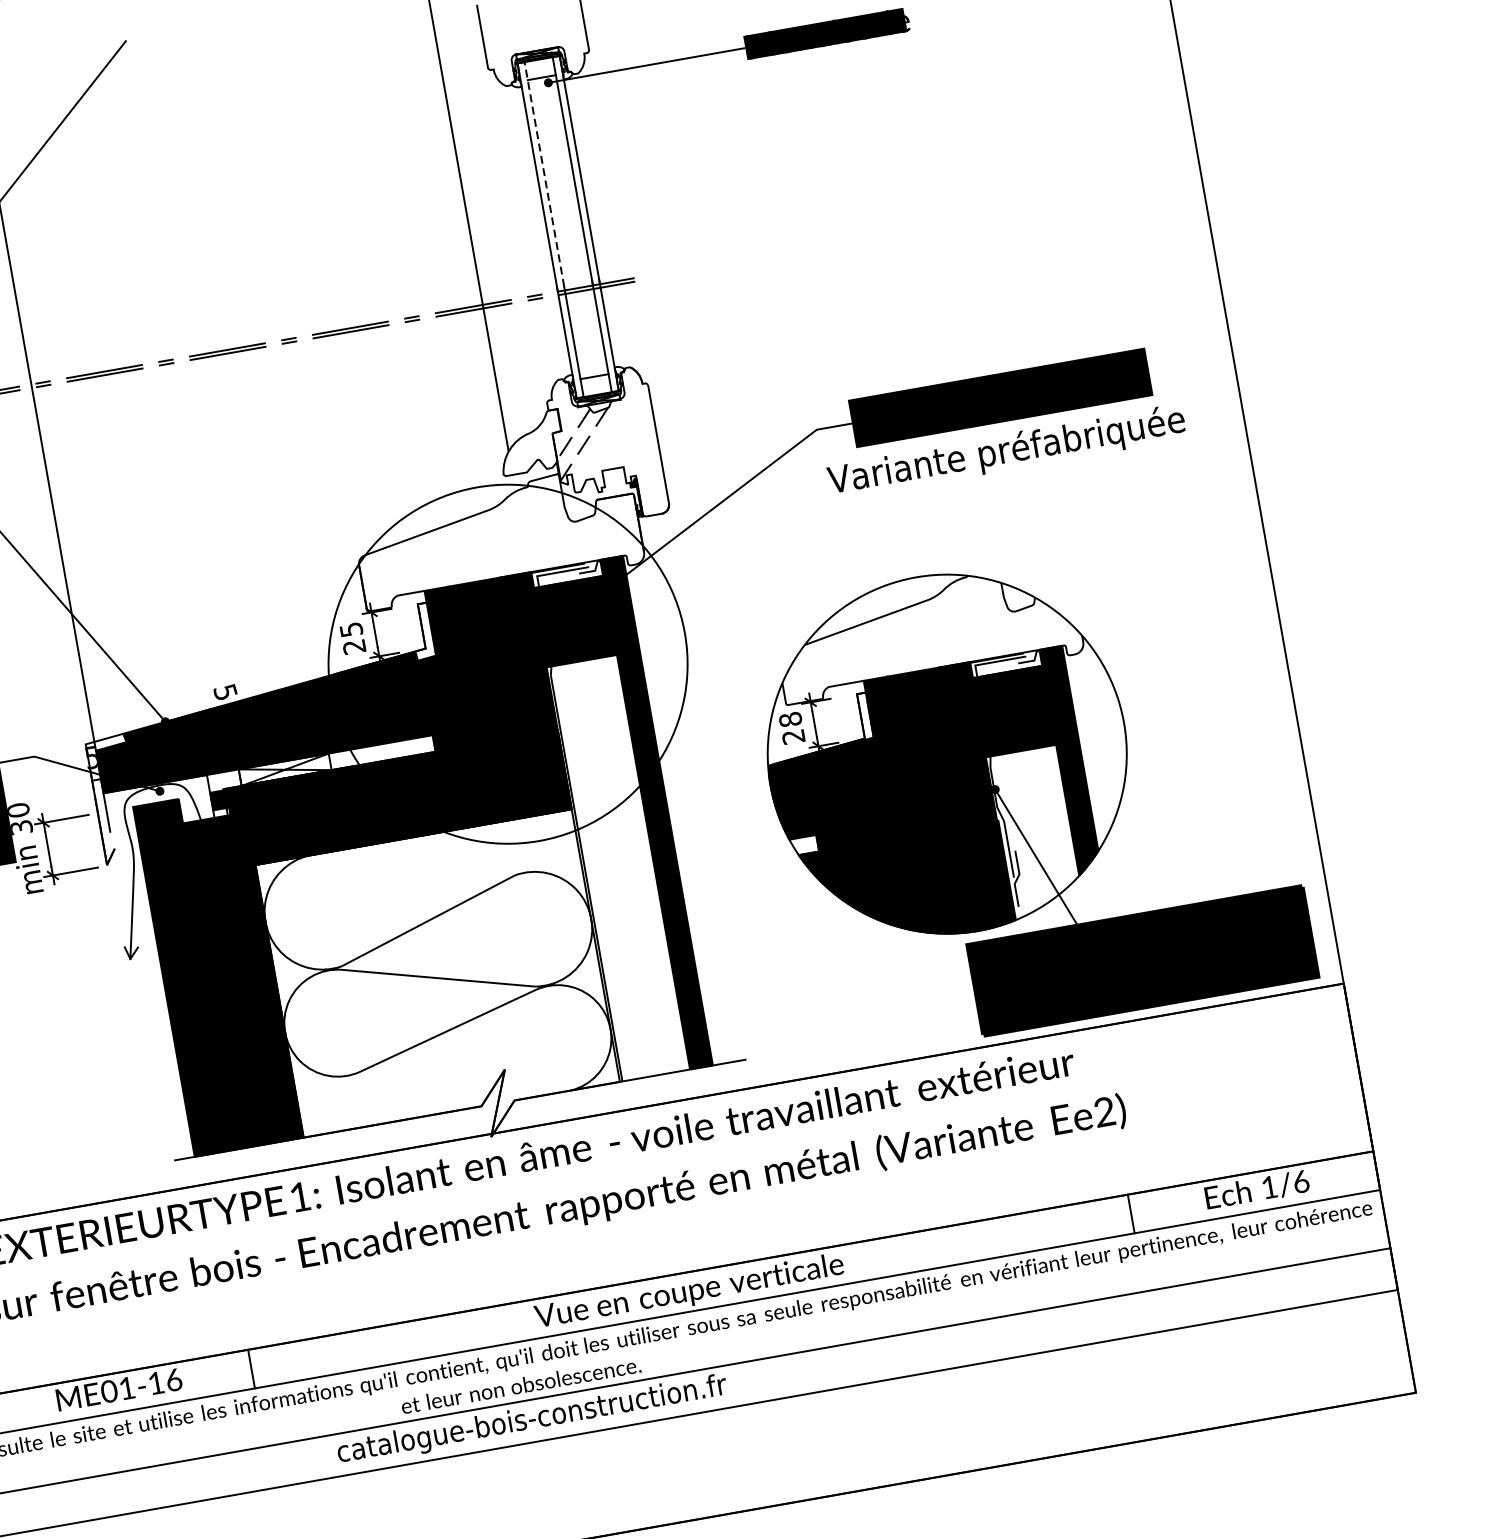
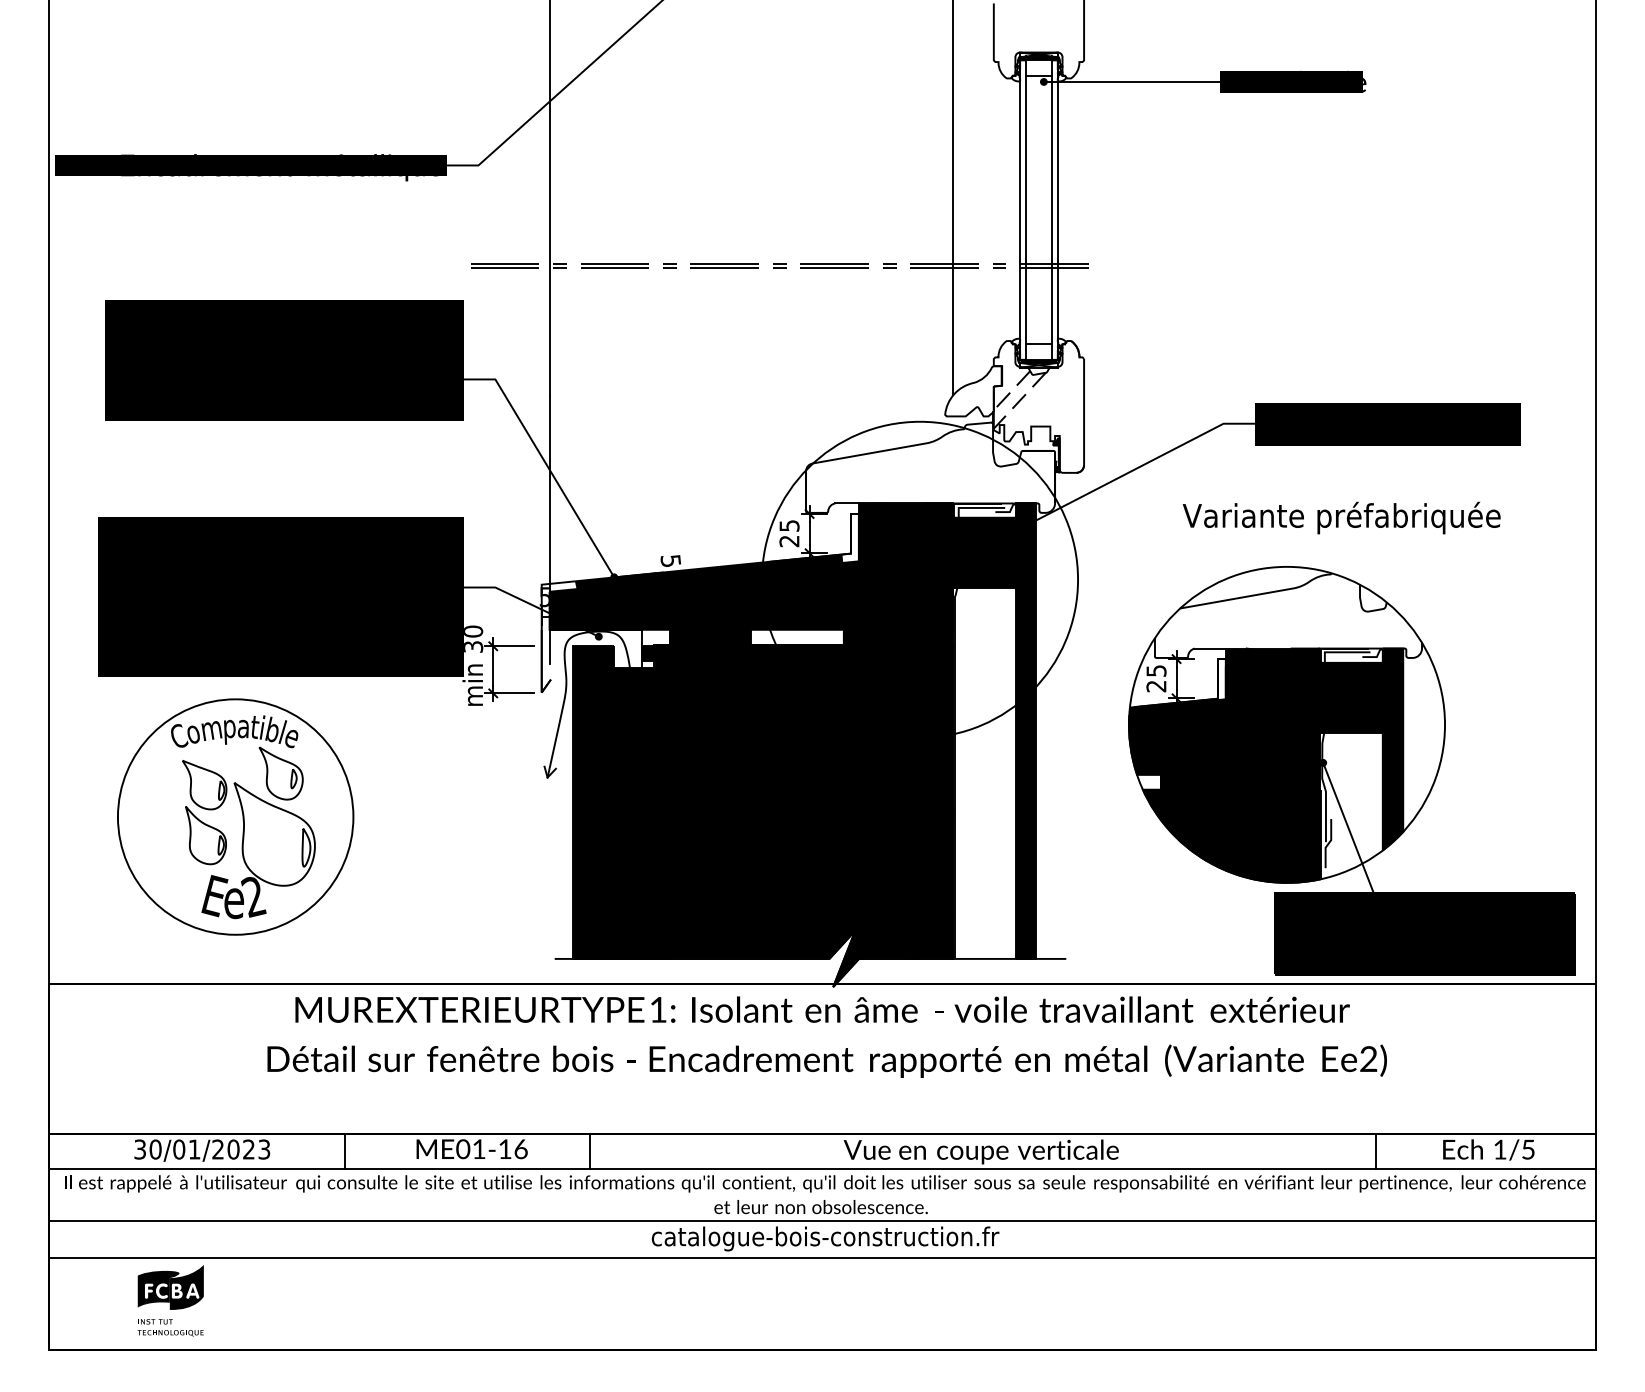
line: (544, 174) -> (1026, 160), dashed -> solid
text: (1006, 451) -> (1341, 517), moved
text: (790, 719) -> (1156, 670), 28 -> 25
fill: (284, 769) -> (710, 636), added
fill: (440, 989) -> (811, 851), added
text: (1301, 1181) -> (1528, 1149), 1/6 -> 1/5

